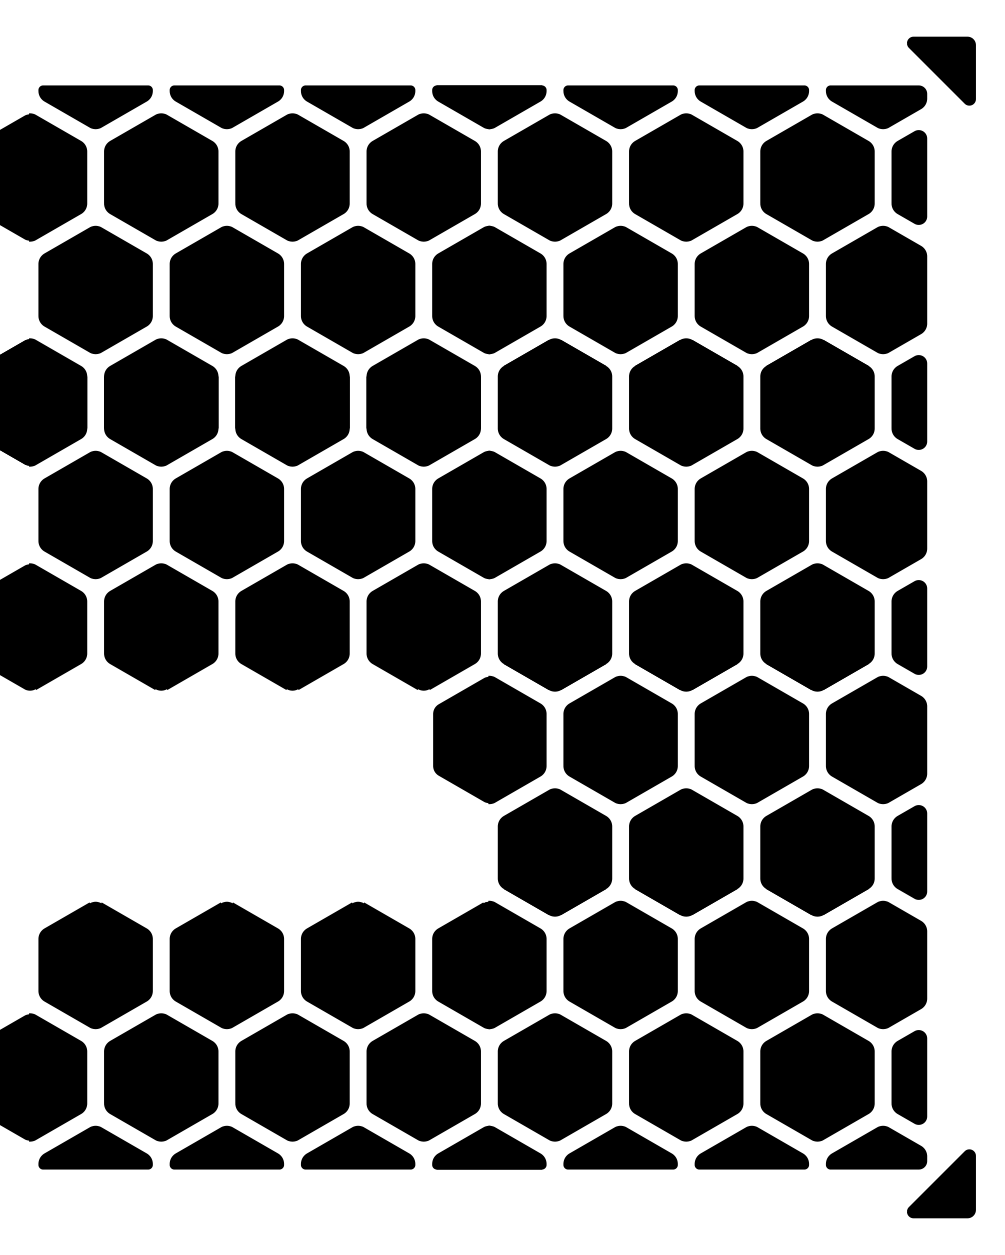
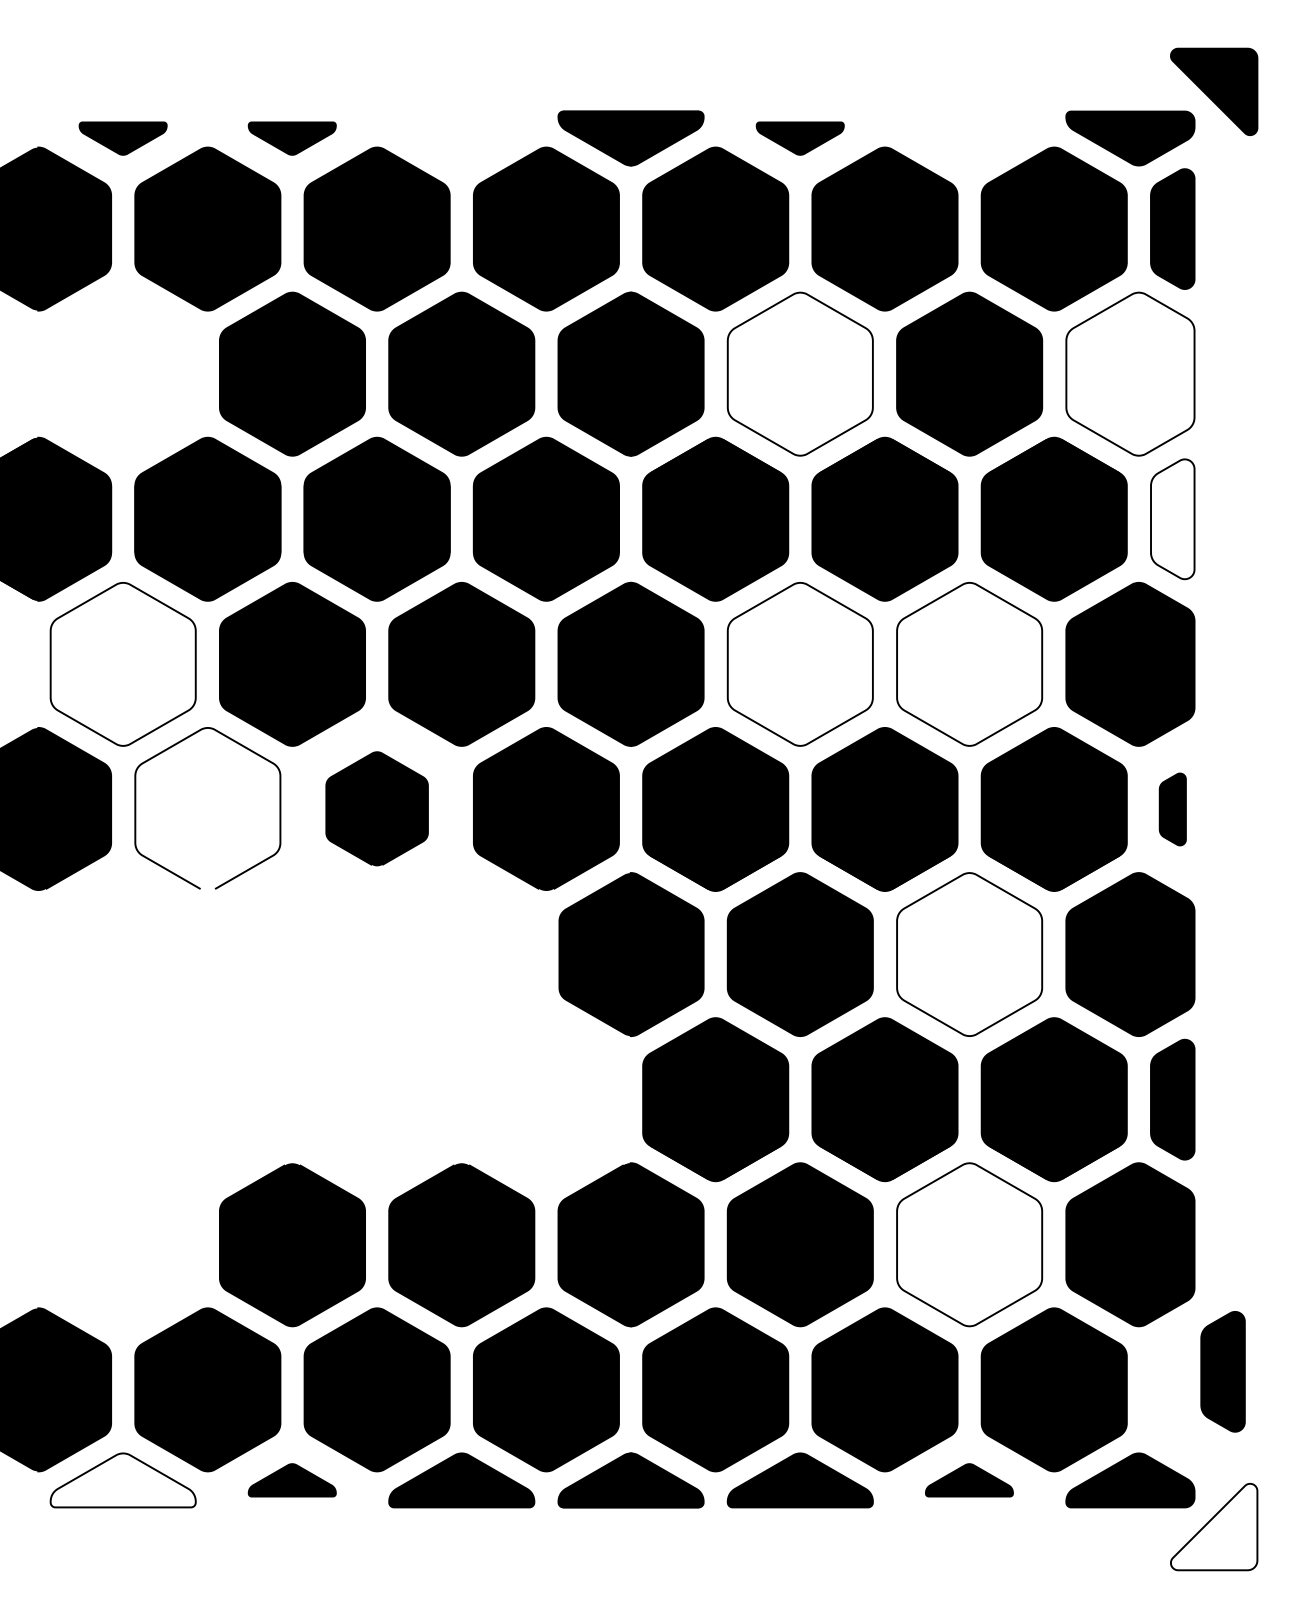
part: (95, 107) -> (123, 138), size x0.6
part: (226, 107) -> (292, 138), size x0.6
part: (358, 107) -> (462, 138), removed
part: (620, 107) -> (800, 138), size x0.6
part: (751, 107) -> (969, 138), removed
part: (95, 289) -> (123, 373), removed
fill: (620, 289) -> (800, 373), removed
fill: (876, 289) -> (1130, 373), removed
fill: (909, 402) -> (1172, 519), removed
fill: (95, 514) -> (123, 663), removed
fill: (620, 514) -> (800, 663), removed
fill: (751, 514) -> (969, 663), removed
part: (292, 626) -> (377, 808), size x0.7
fill: (161, 627) -> (208, 809), removed
part: (909, 627) -> (1172, 809), size x0.6
fill: (751, 739) -> (969, 953), removed
fill: (751, 964) -> (969, 1244), removed
part: (95, 965) -> (123, 1245), removed
part: (909, 1077) -> (1223, 1371), moved
fill: (95, 1147) -> (123, 1480), removed
part: (226, 1147) -> (292, 1480), size x0.6
part: (751, 1147) -> (969, 1480), size x0.6
fill: (940, 1183) -> (1212, 1526), removed

